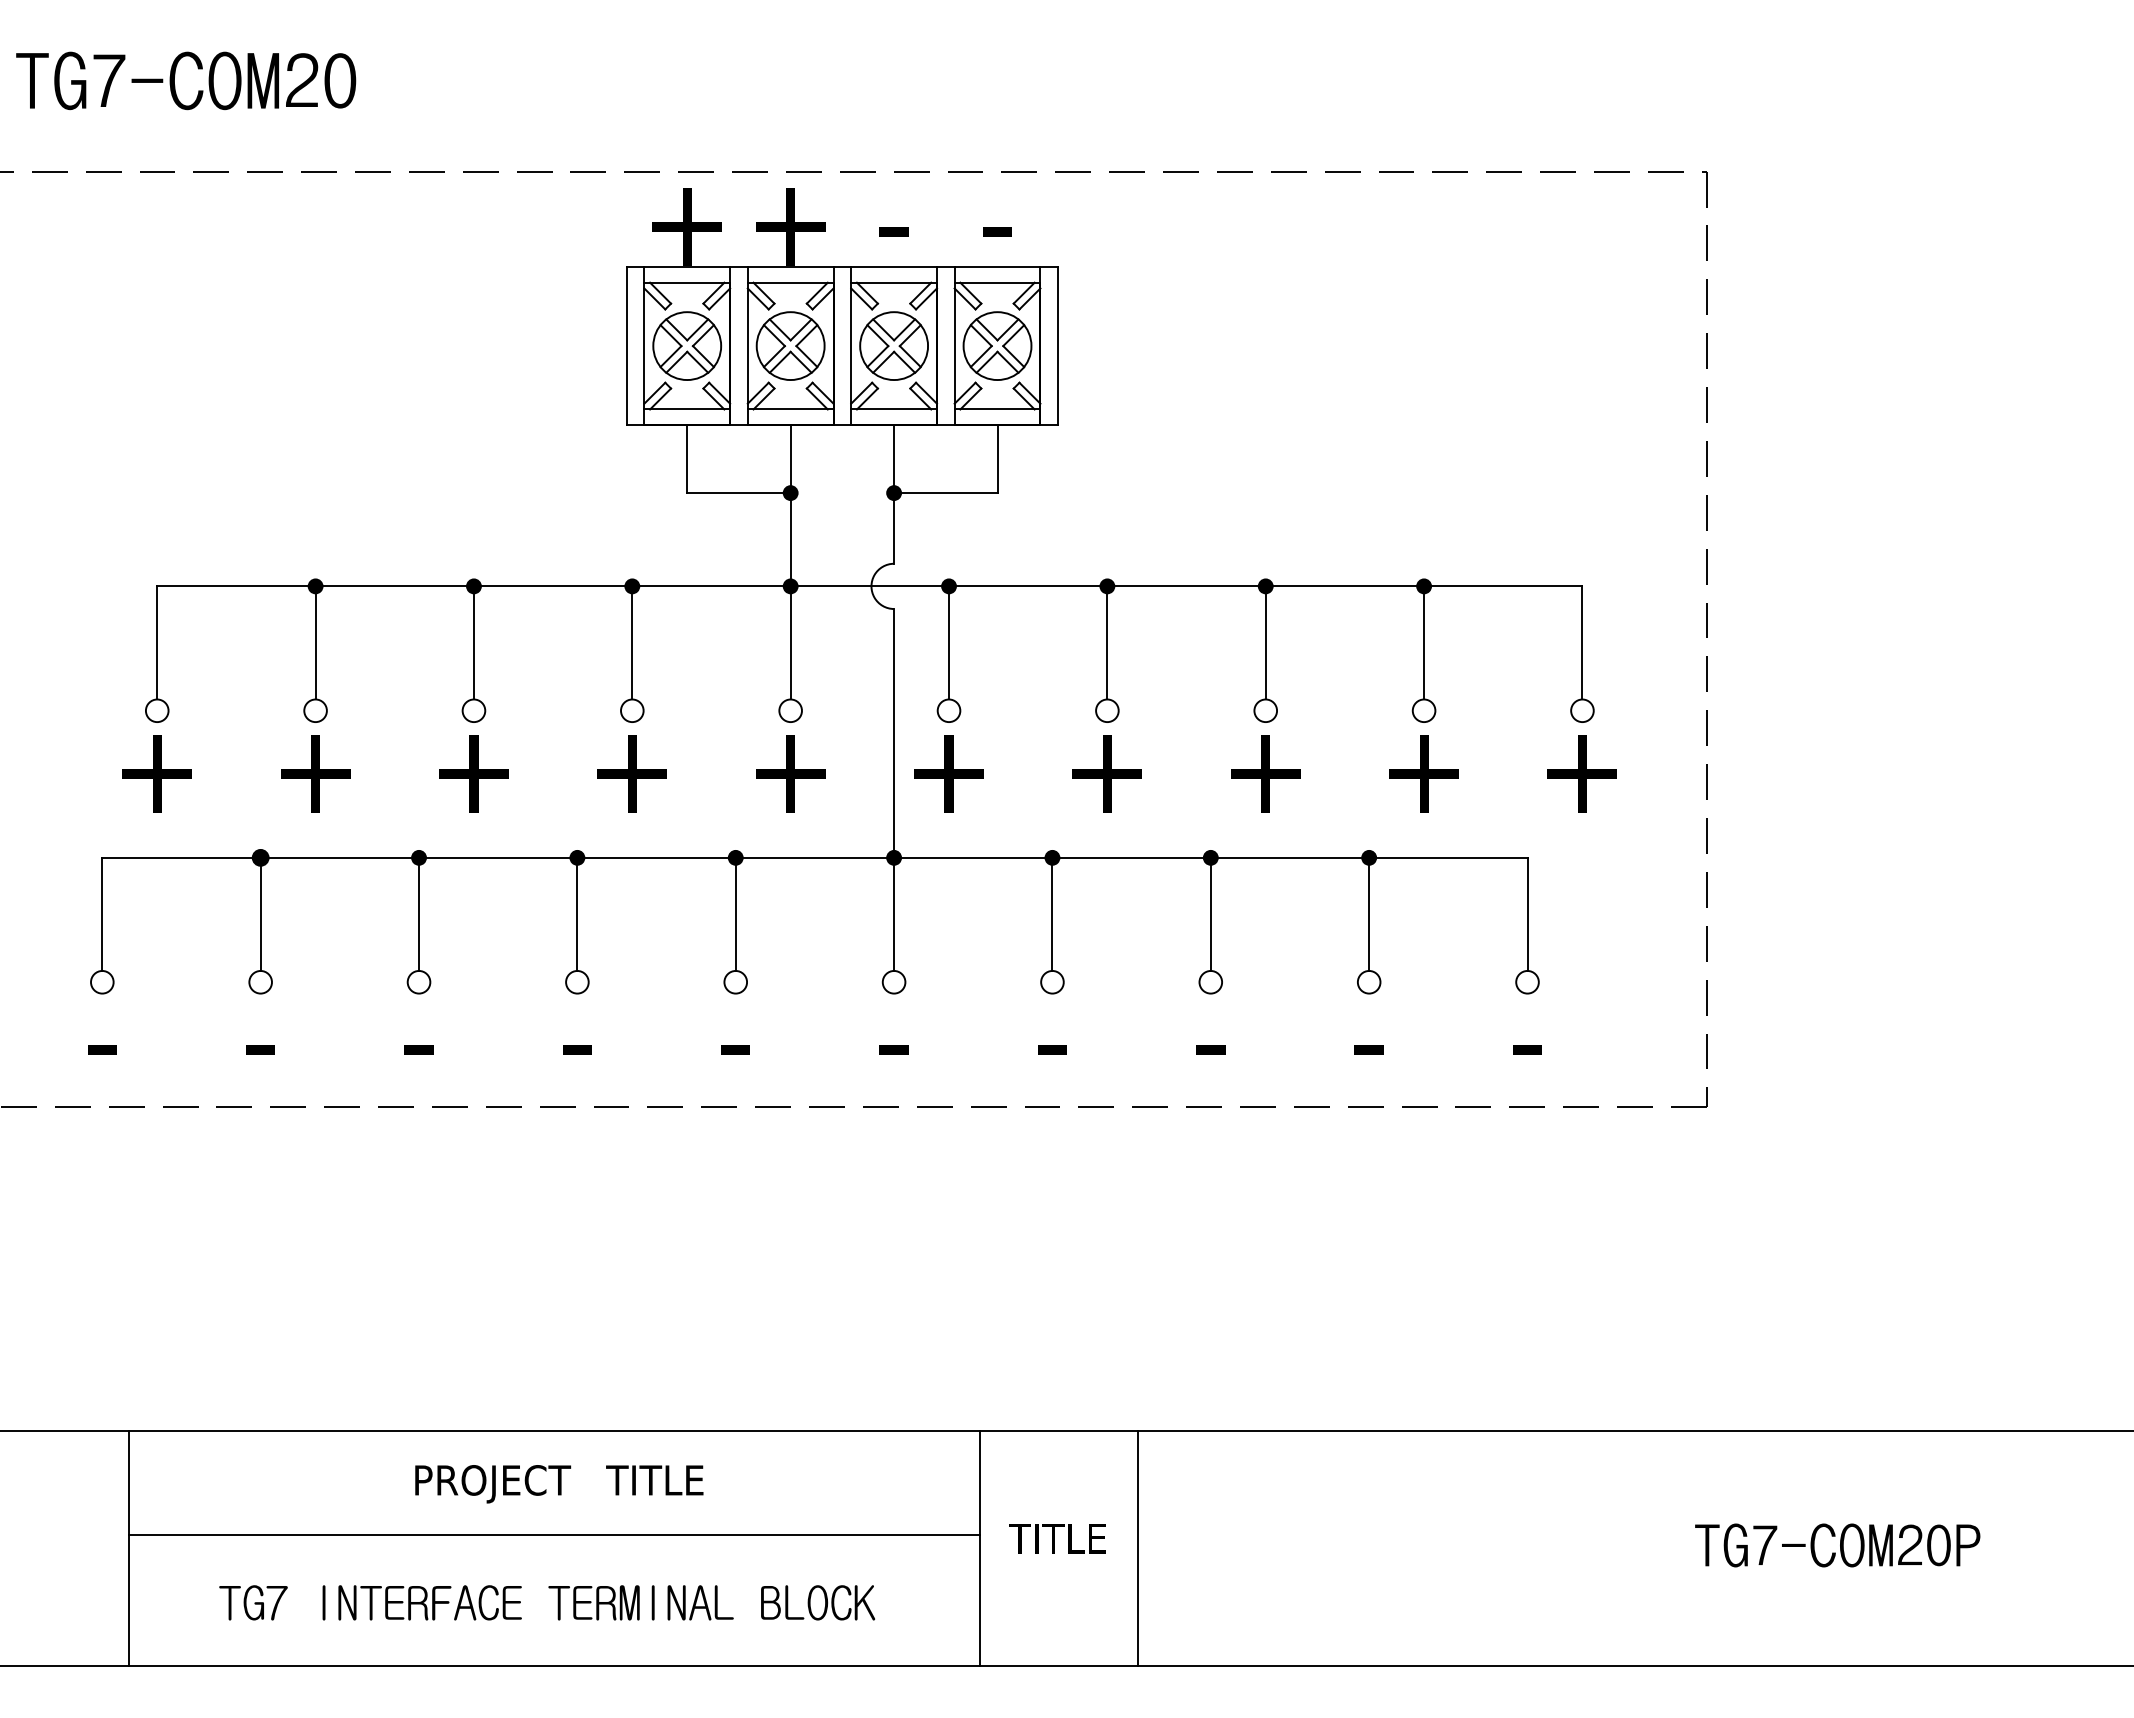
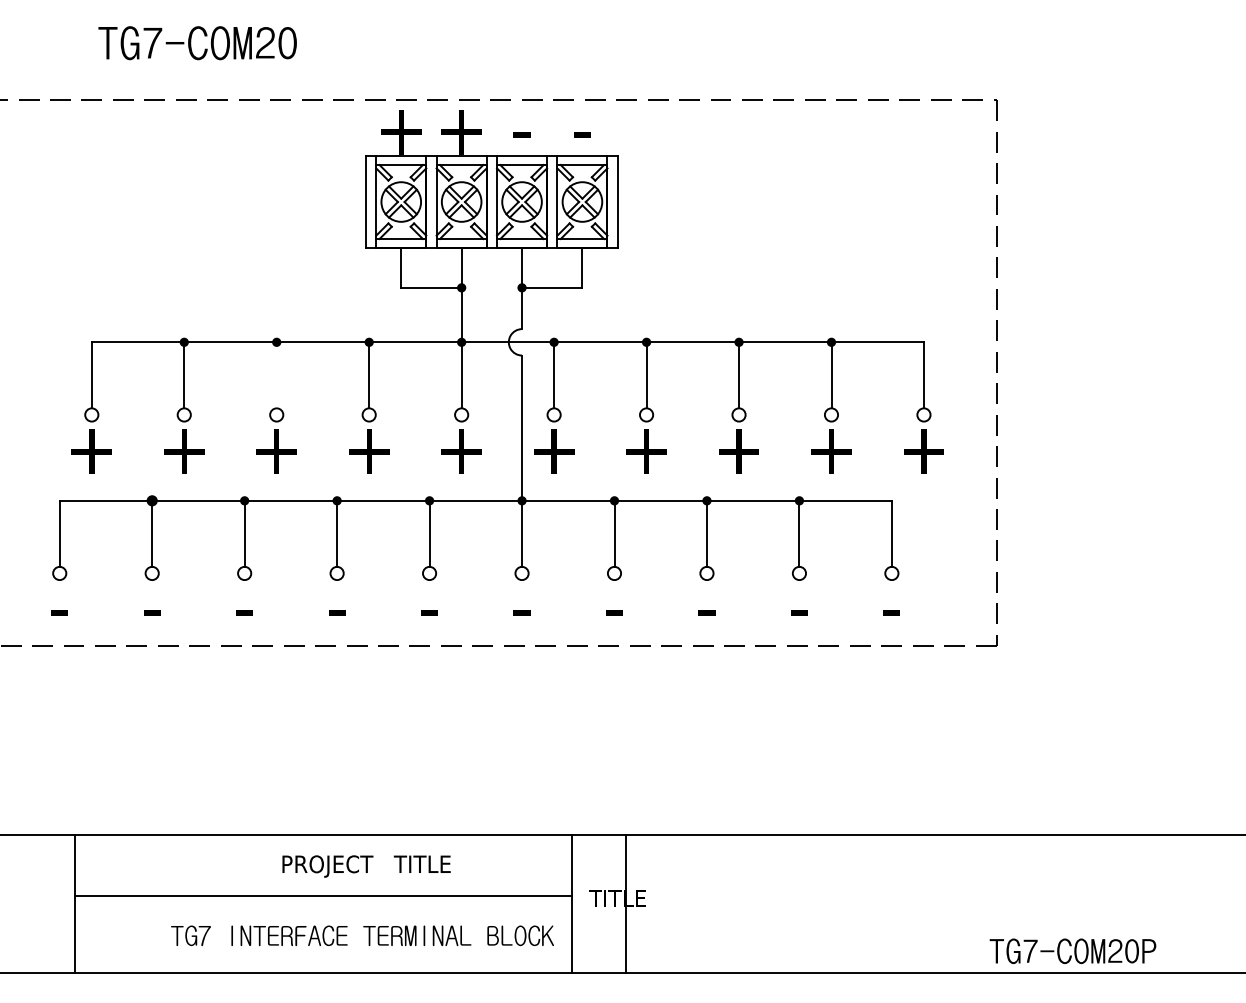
text: (185, 81) -> (197, 43), moved
line: (473, 643) -> (276, 375), removed
text: (559, 1484) -> (366, 866), moved
text: (1836, 1545) -> (1072, 951), moved
line: (1138, 1547) -> (625, 903), moved
text: (547, 1602) -> (362, 935), moved

